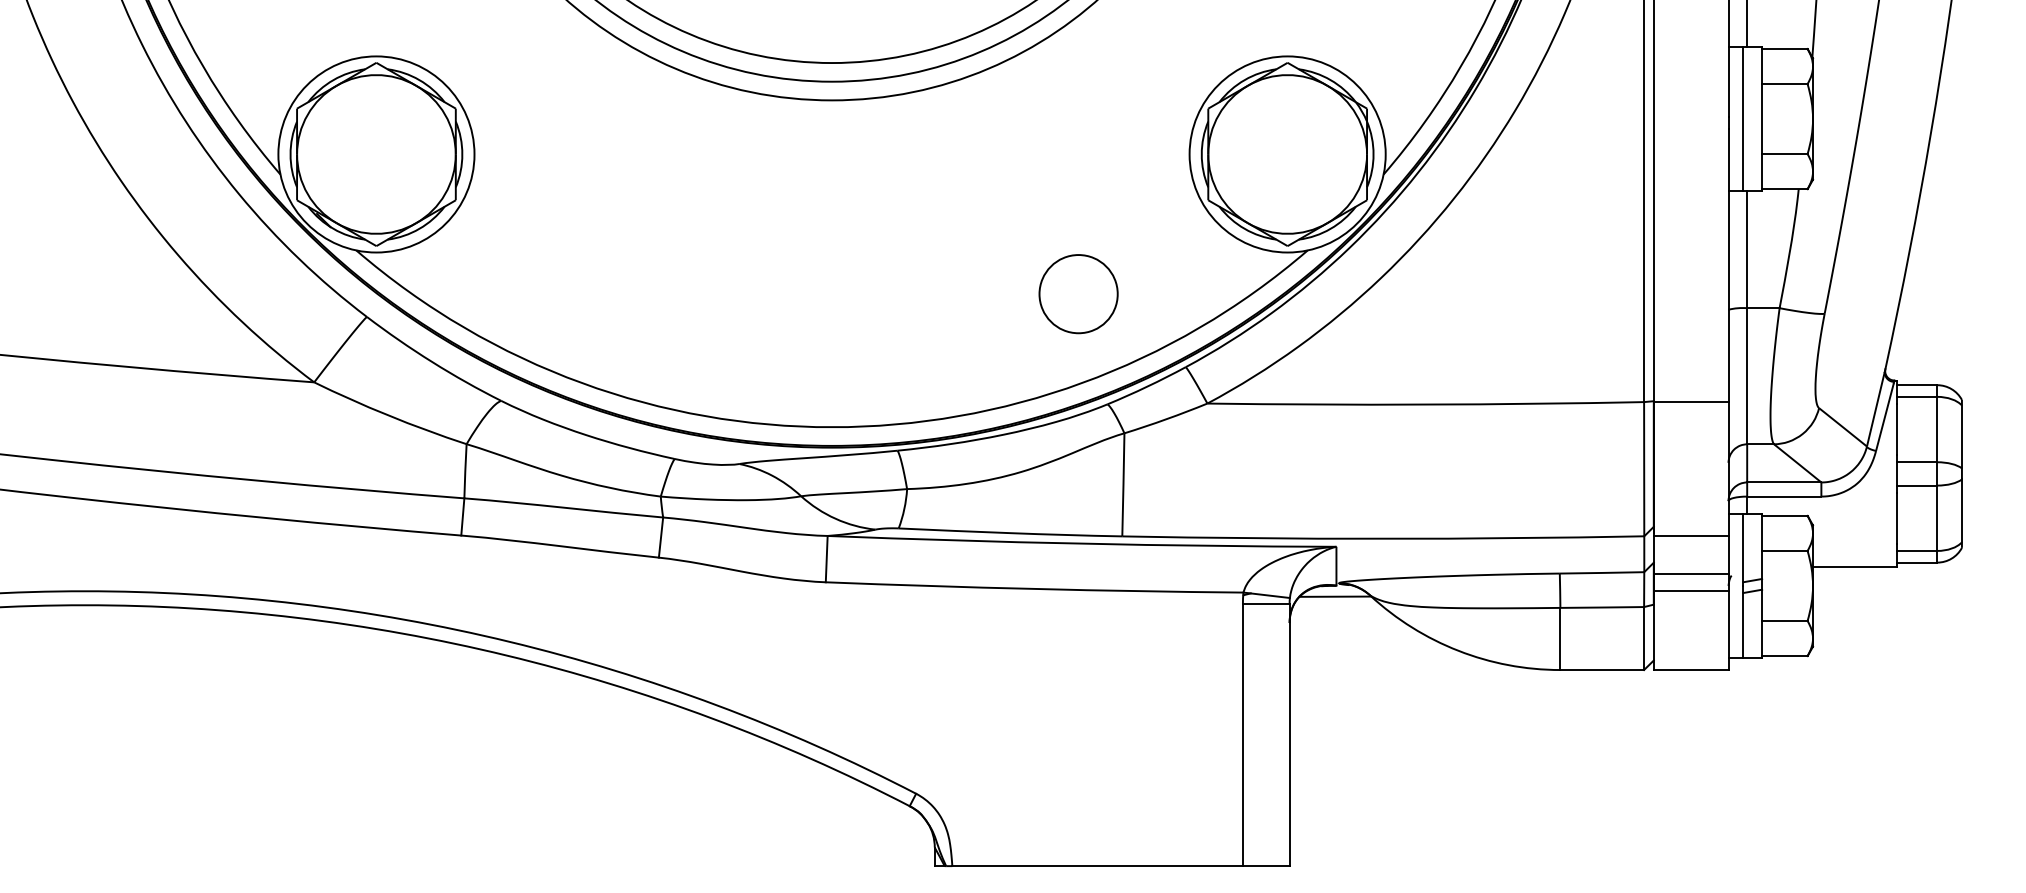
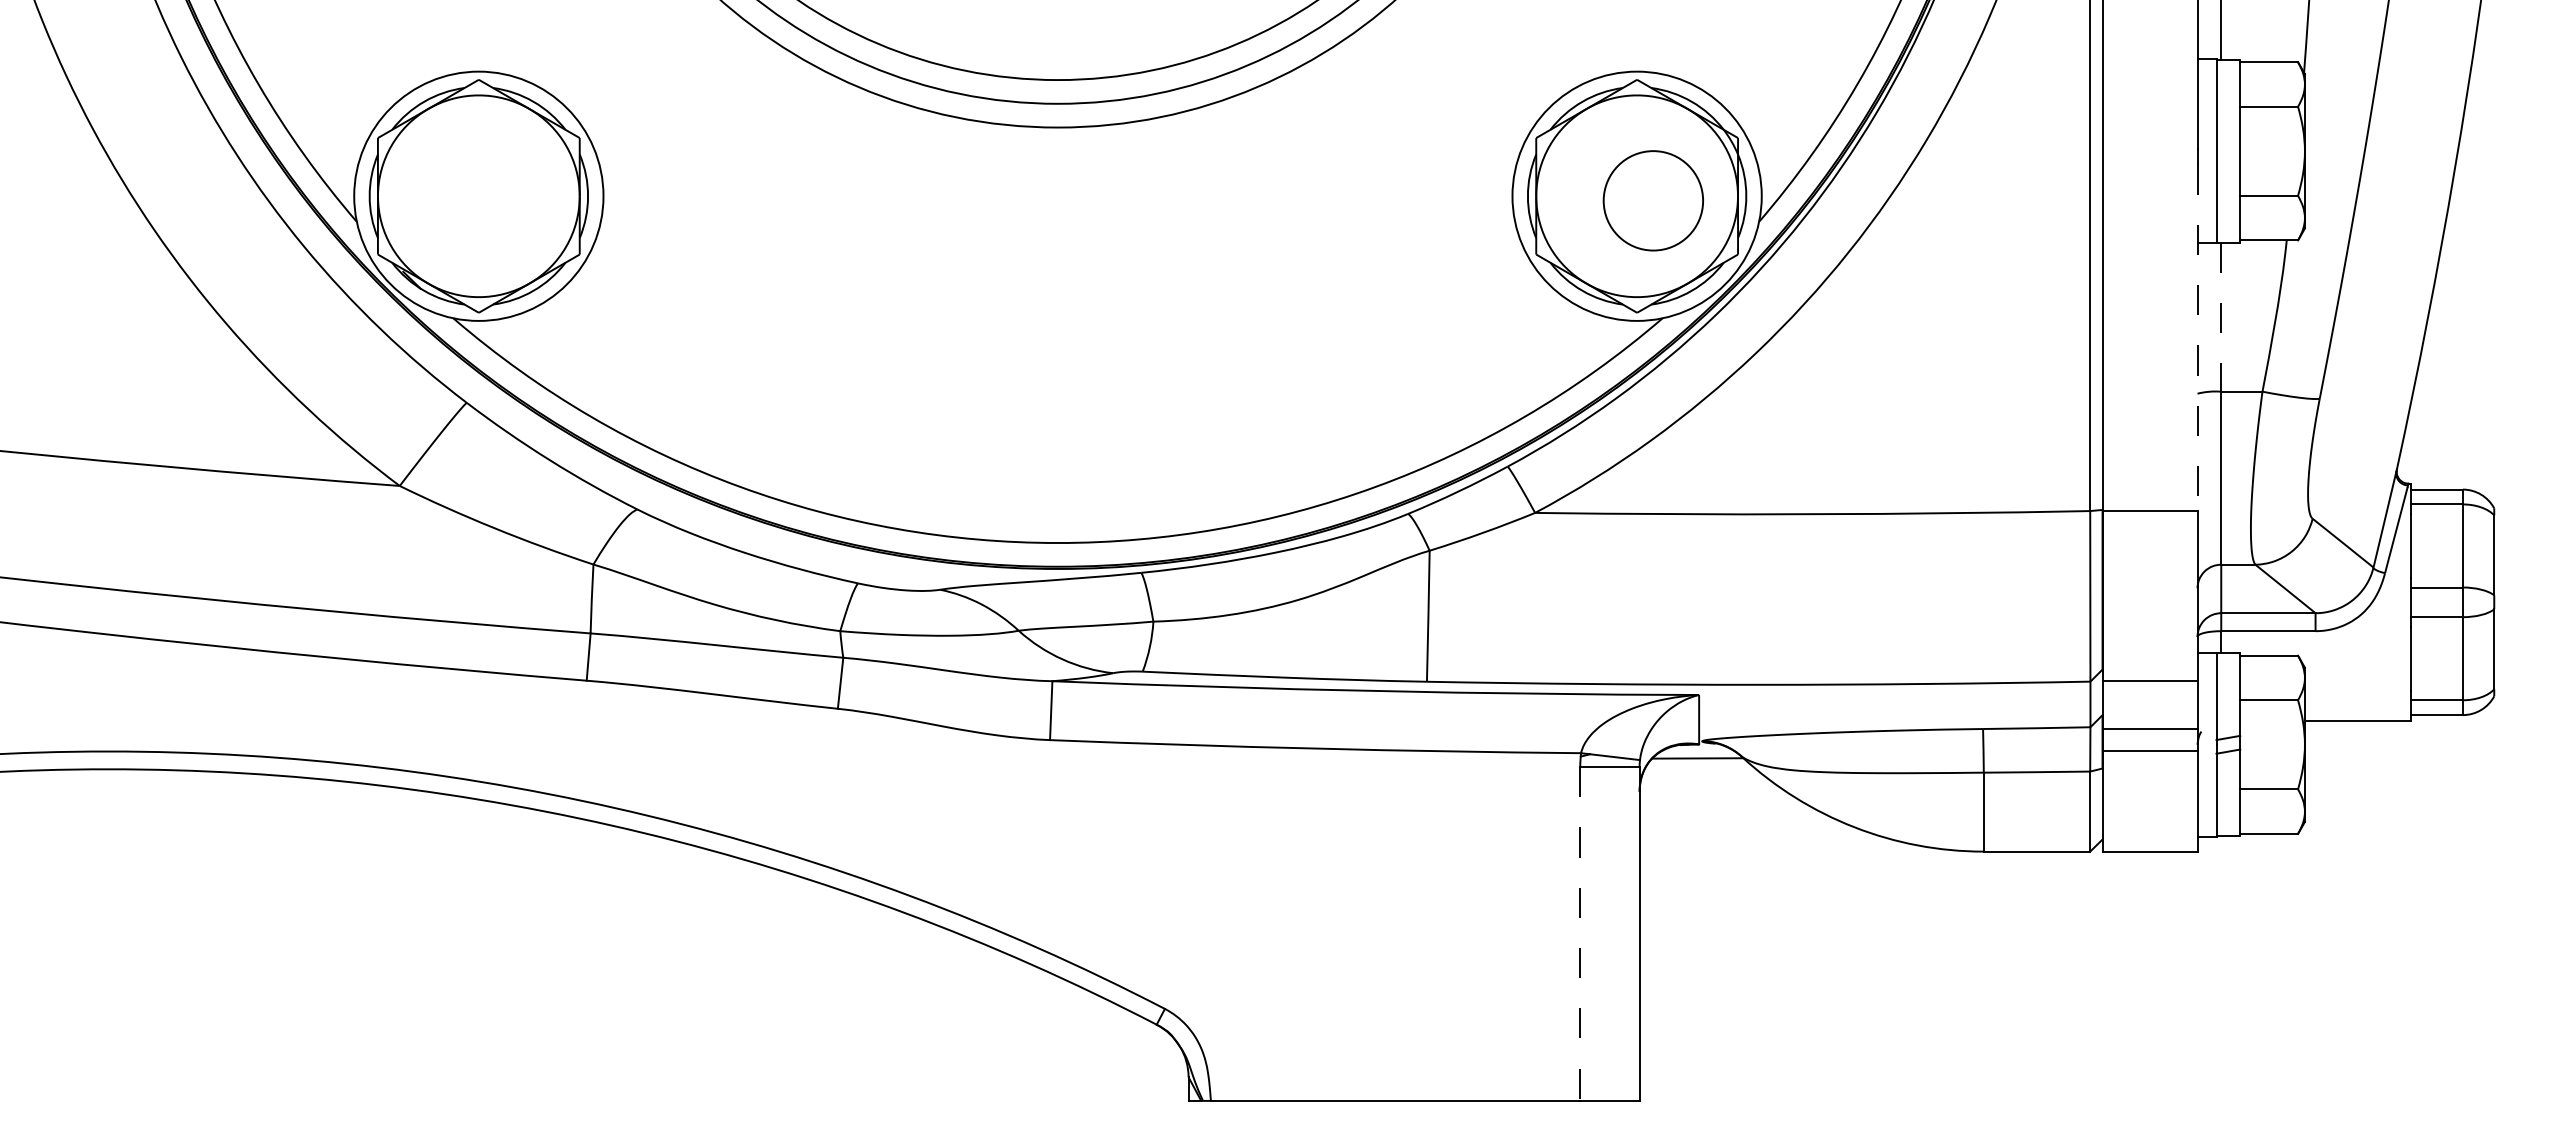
line: (1747, 249) -> (2221, 317), solid -> dashed
line: (1728, 266) -> (2197, 338), solid -> dashed
circle: (1077, 293) -> (1652, 200), moved
line: (1243, 735) -> (1580, 934), solid -> dashed

